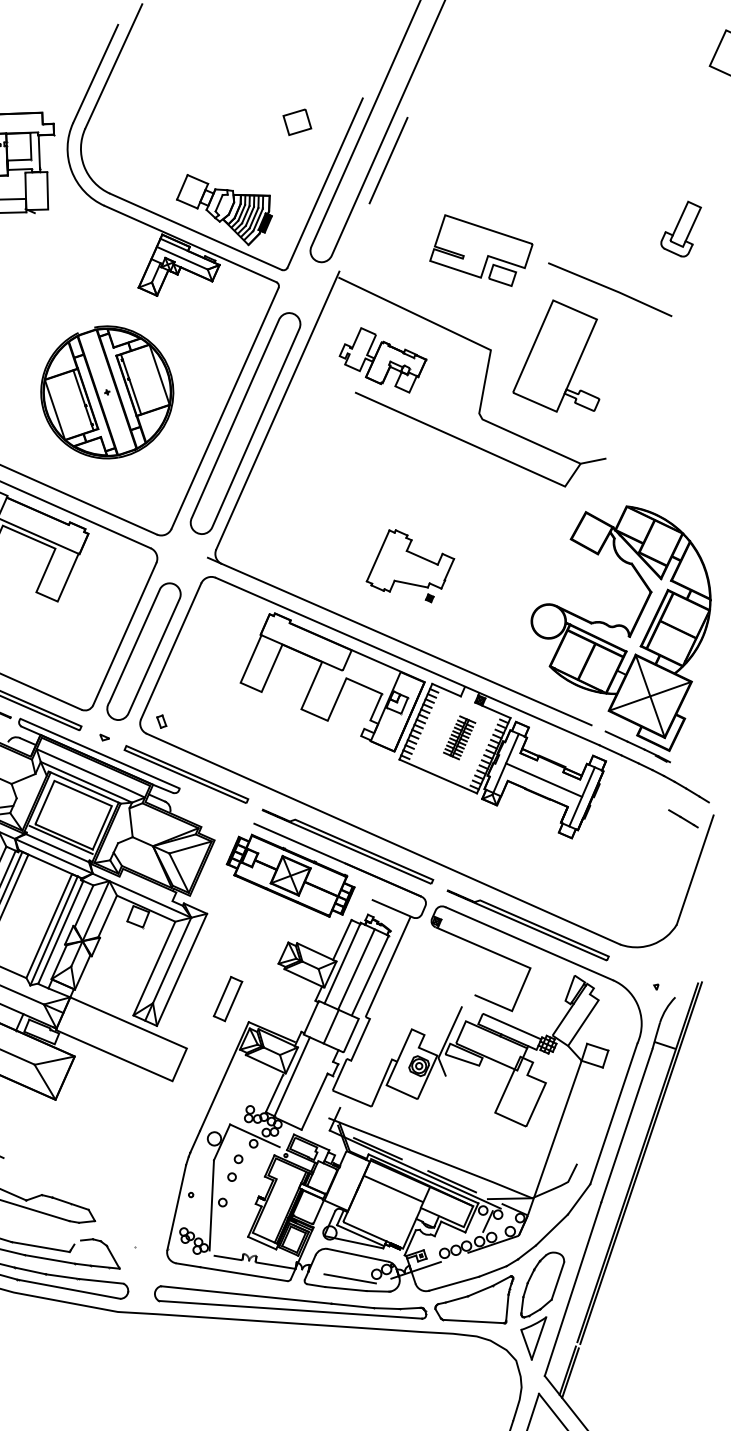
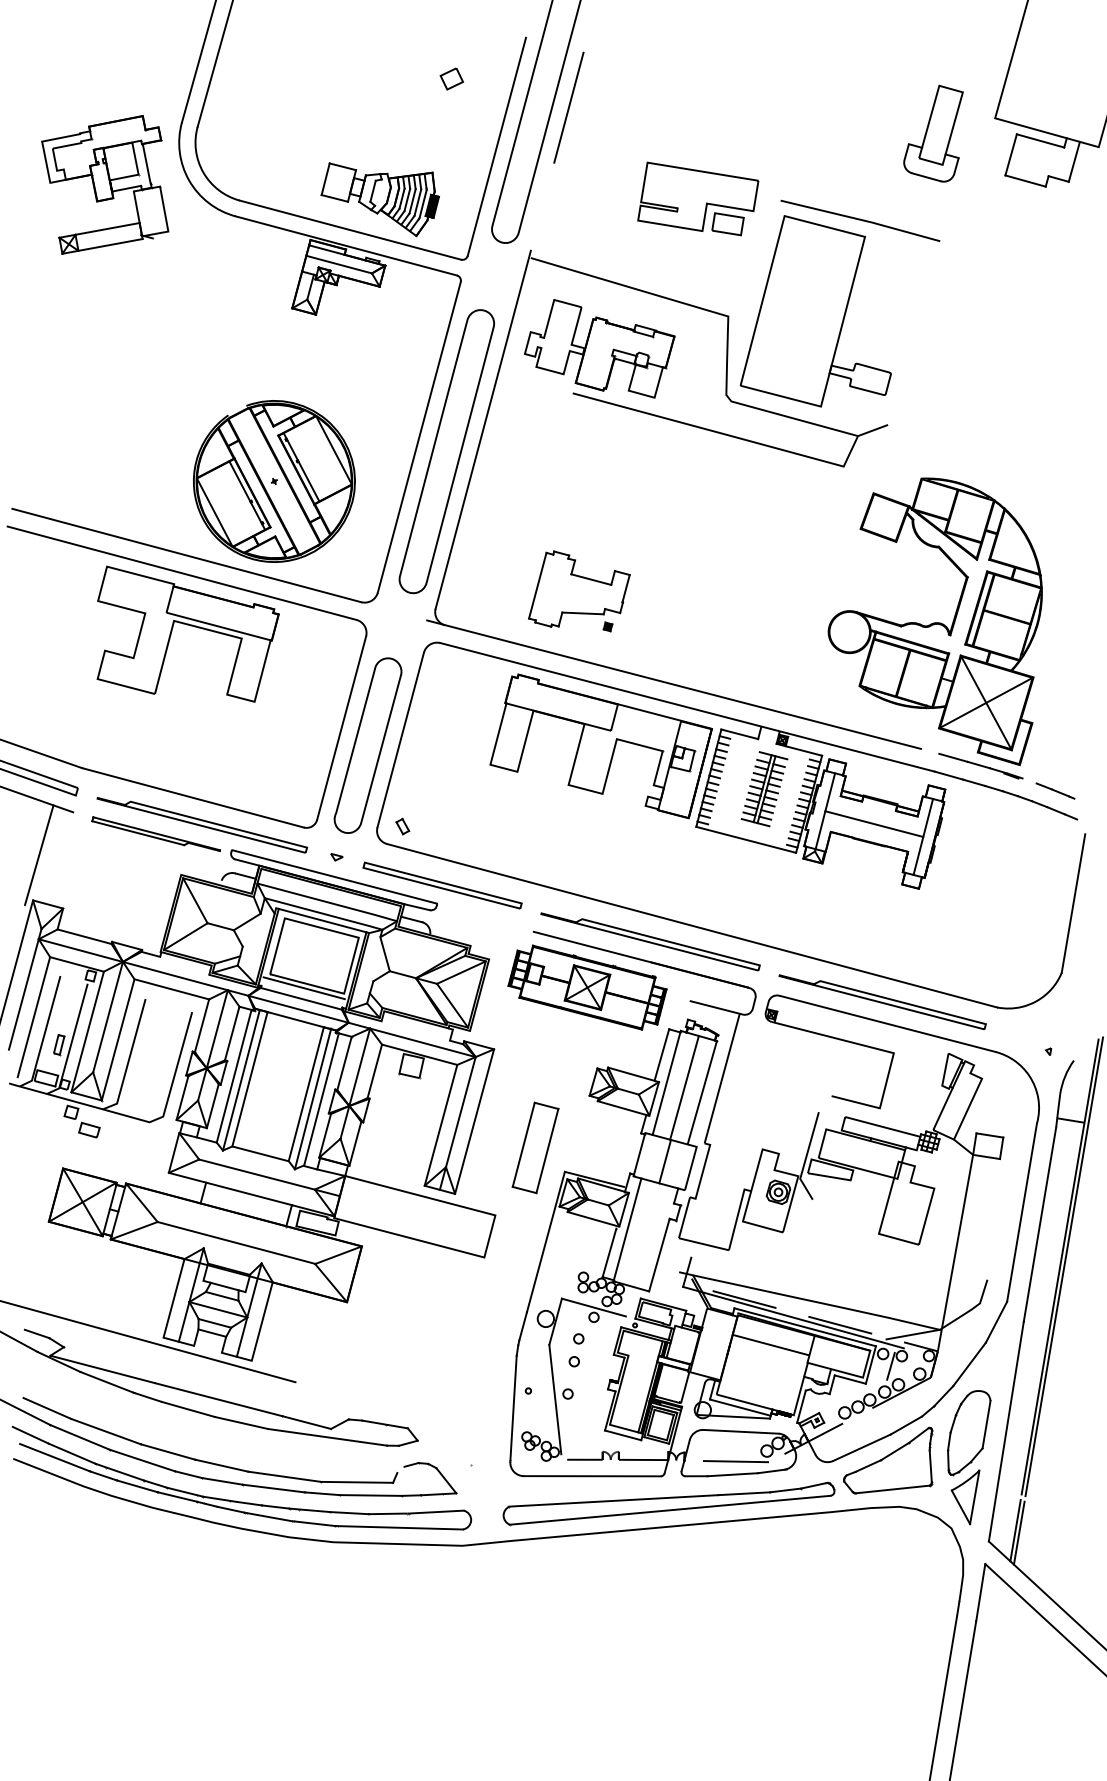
part: (297, 121) -> (451, 78), size x0.62
part: (680, 228) -> (933, 133), size x1.43
part: (562, 357) -> (815, 311), size x1.43
part: (382, 359) -> (599, 348), size x1.43
part: (107, 392) -> (274, 481), moved
part: (411, 565) -> (579, 591), moved
part: (459, 738) -> (764, 789), size x1.43
line: (683, 818) -> (1055, 790), moved
part: (228, 998) -> (535, 1147), size x1.67

